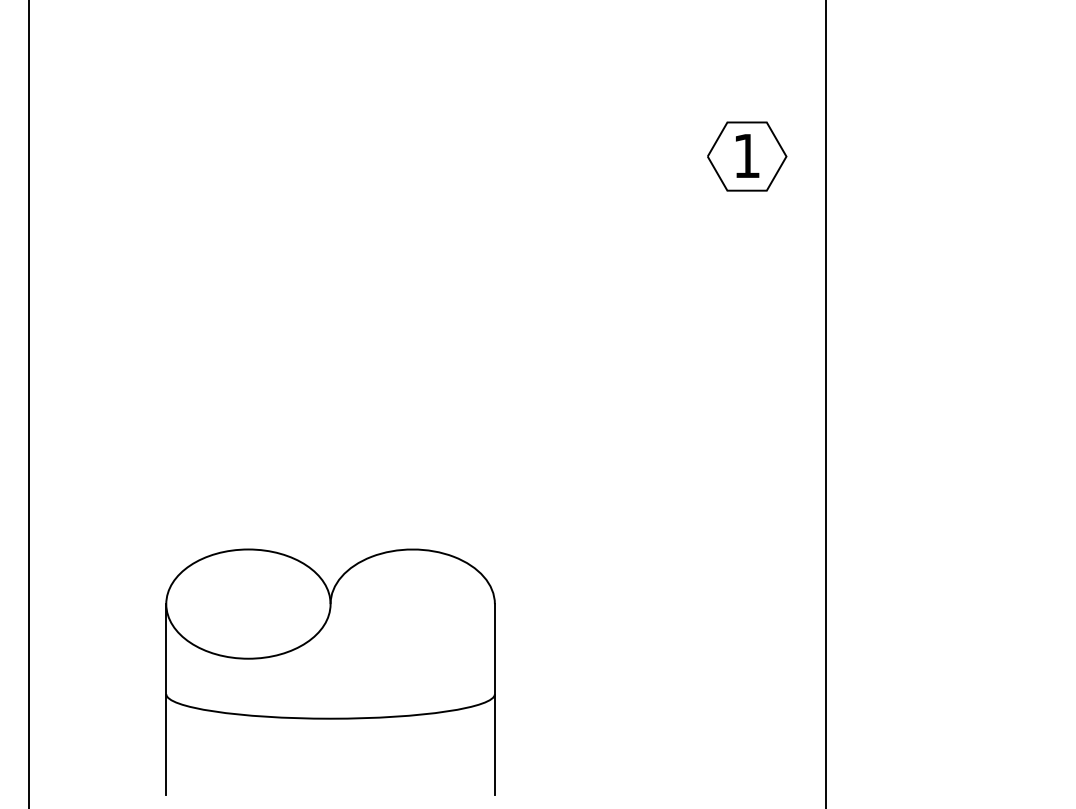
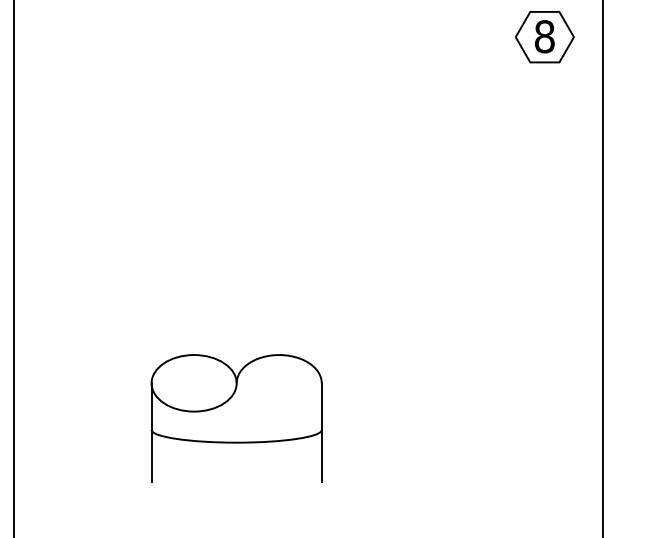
text: (746, 155) -> (544, 36), 1 -> 8
part: (330, 671) -> (236, 418), size x0.7

